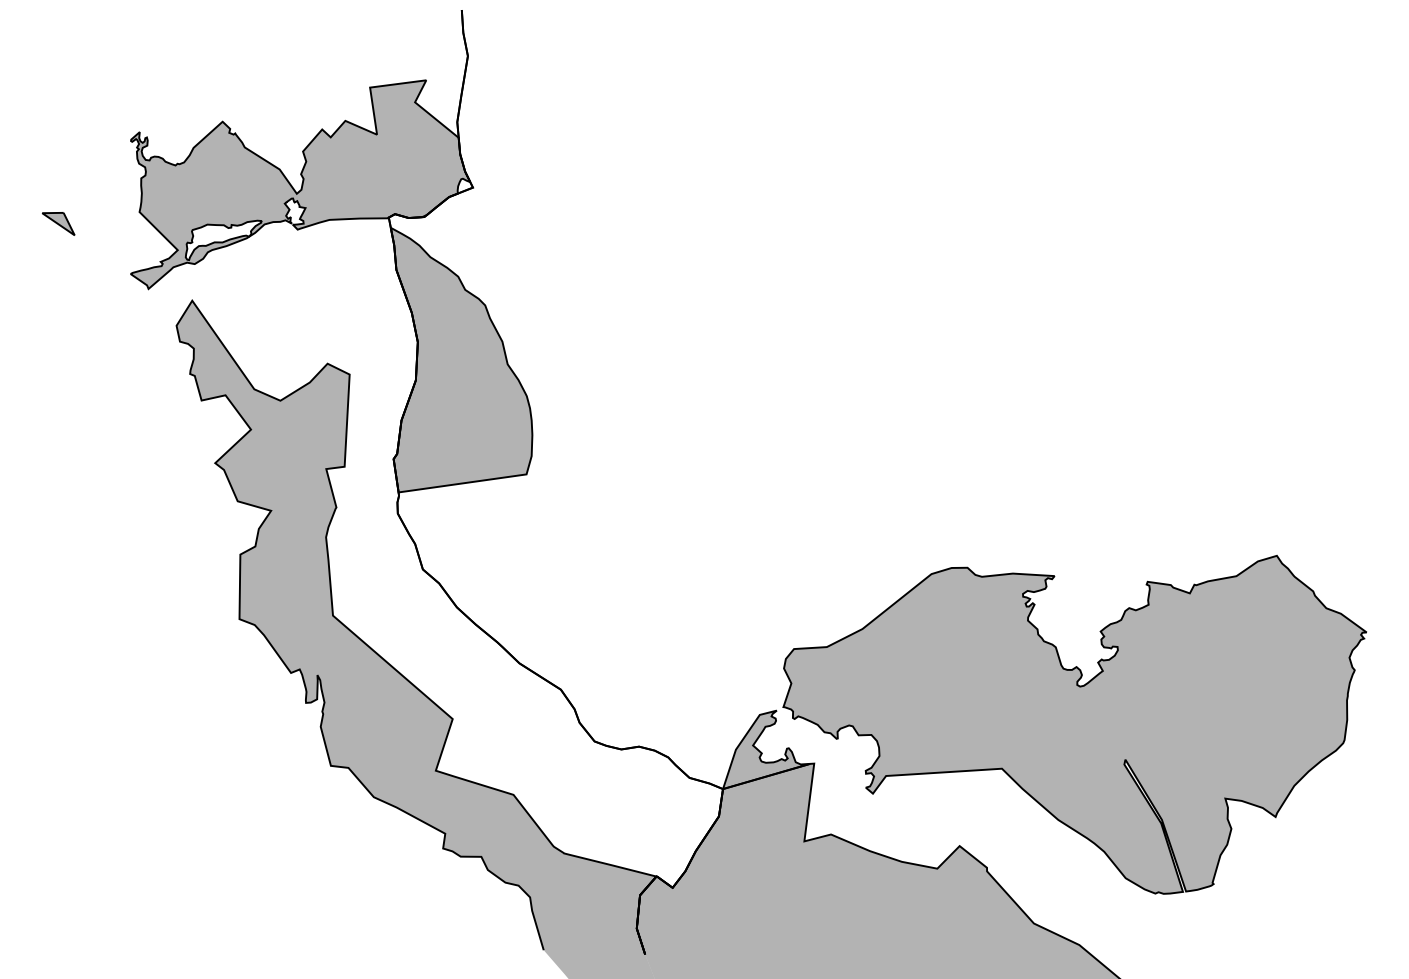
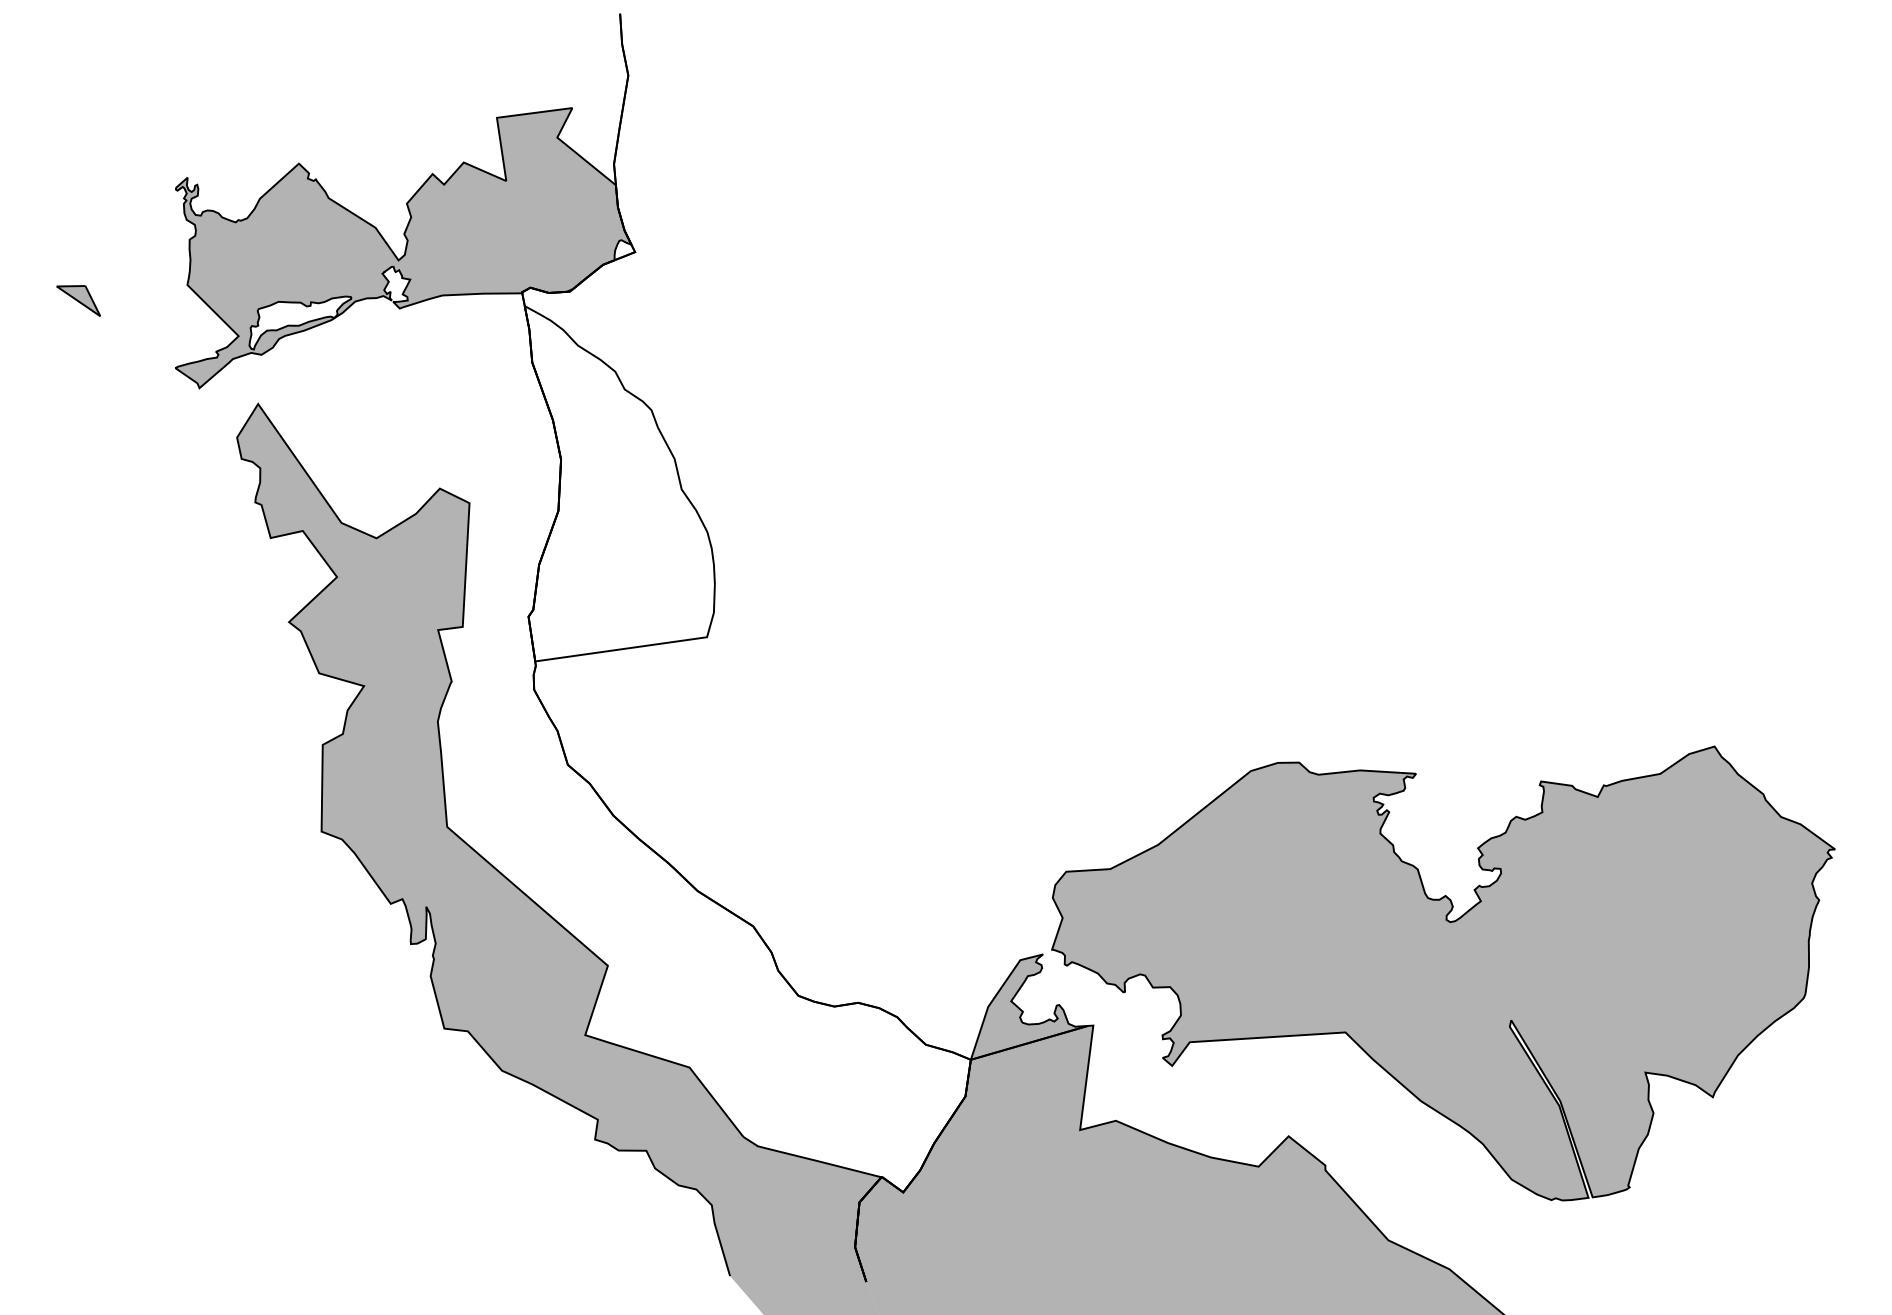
fill: (461, 359) -> (619, 483), removed

